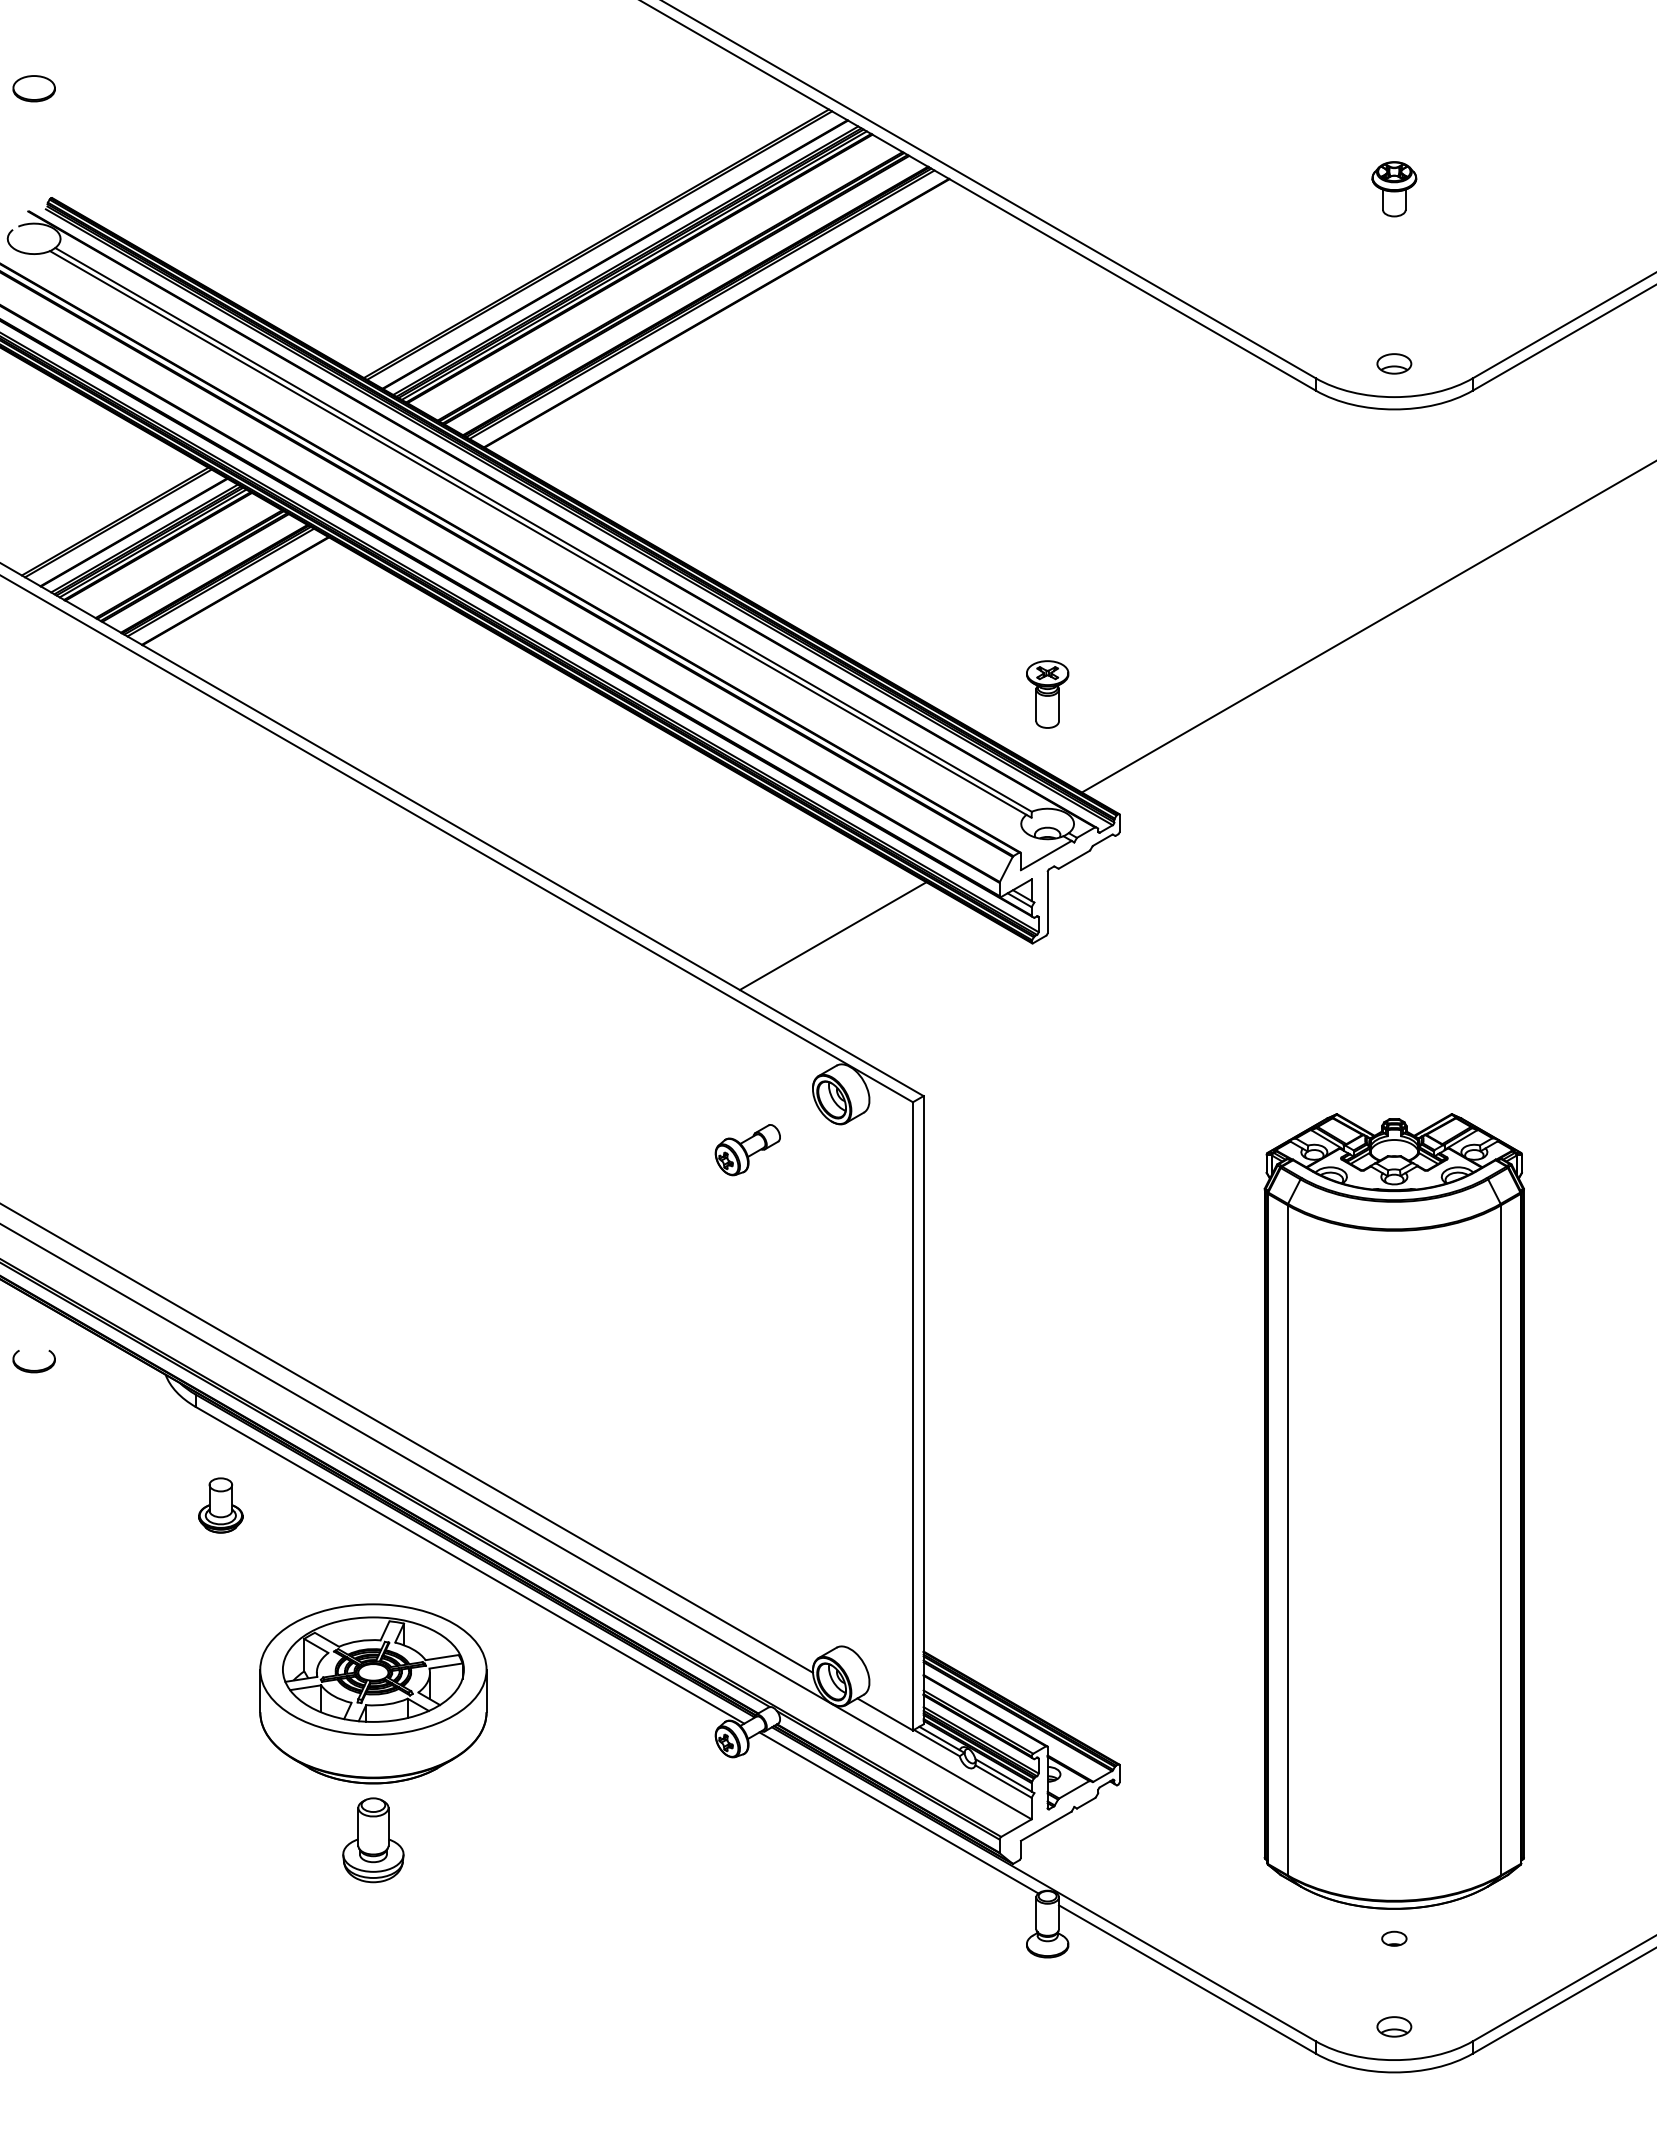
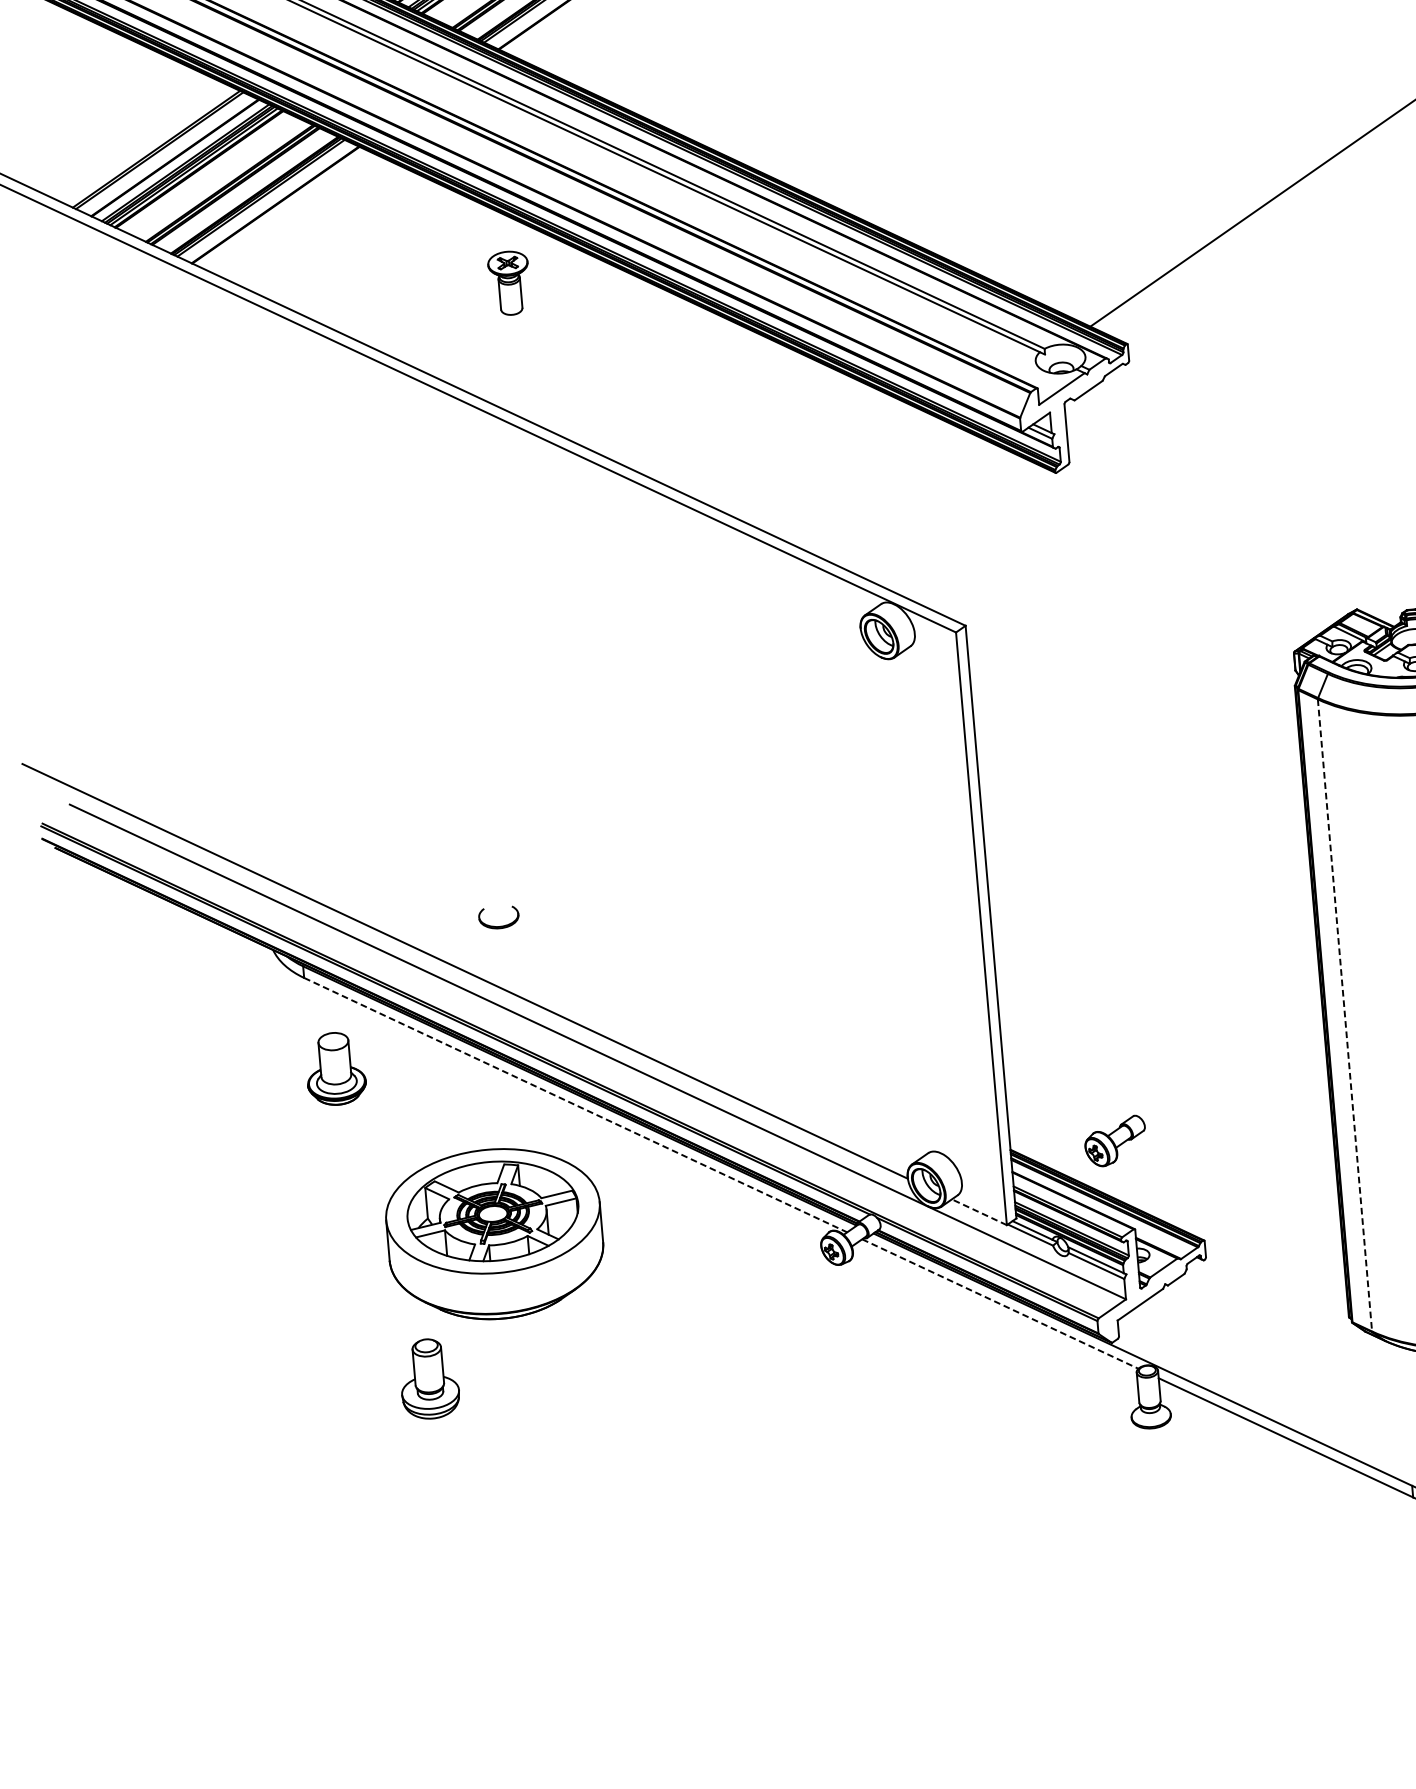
part: (1047, 694) -> (509, 283), moved
line: (832, 936) -> (866, 482), removed
part: (747, 1150) -> (1115, 1141), moved
part: (31, 1369) -> (497, 925), moved
part: (220, 1505) -> (335, 1068), size x1.4
line: (1287, 1540) -> (1344, 1015), solid -> dashed
line: (470, 1565) -> (576, 1105), solid -> dashed
line: (884, 1714) -> (978, 1212), solid -> dashed
line: (899, 1813) -> (1000, 1304), solid -> dashed
part: (373, 1840) -> (429, 1379), moved

